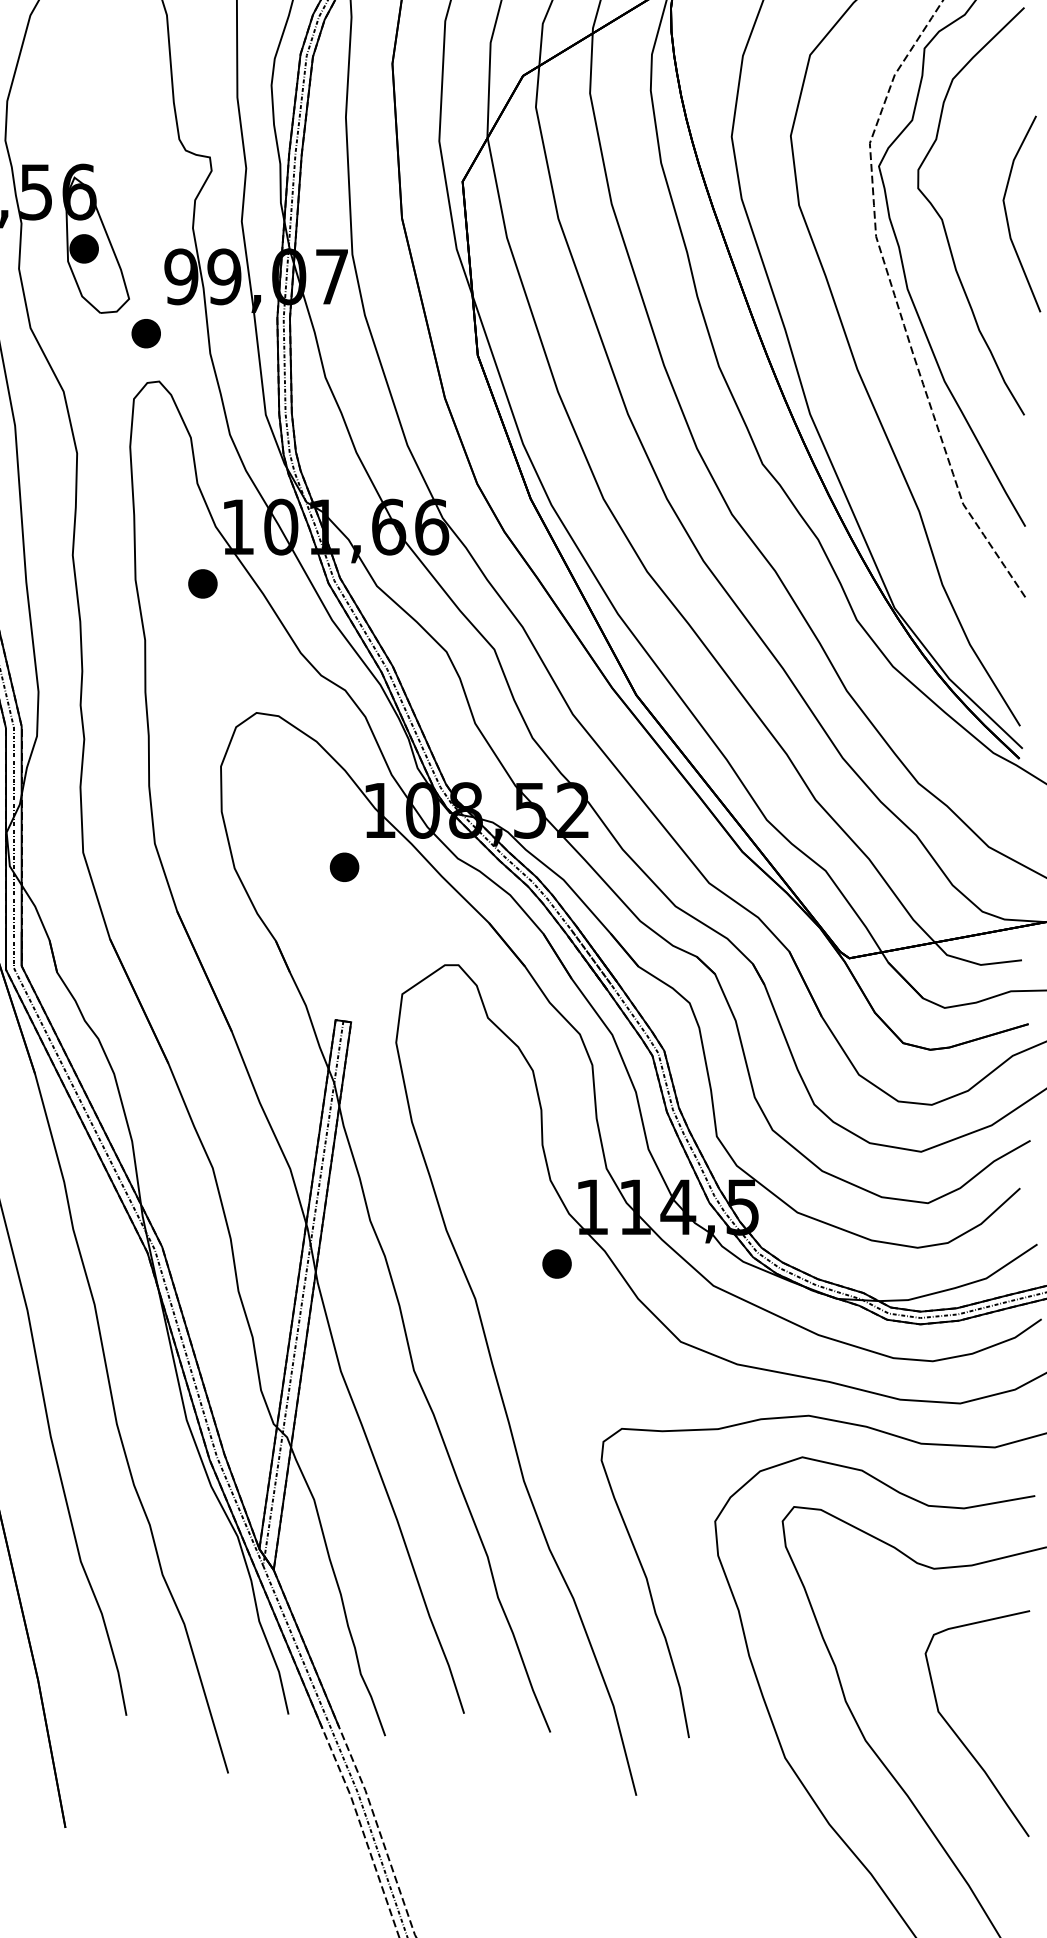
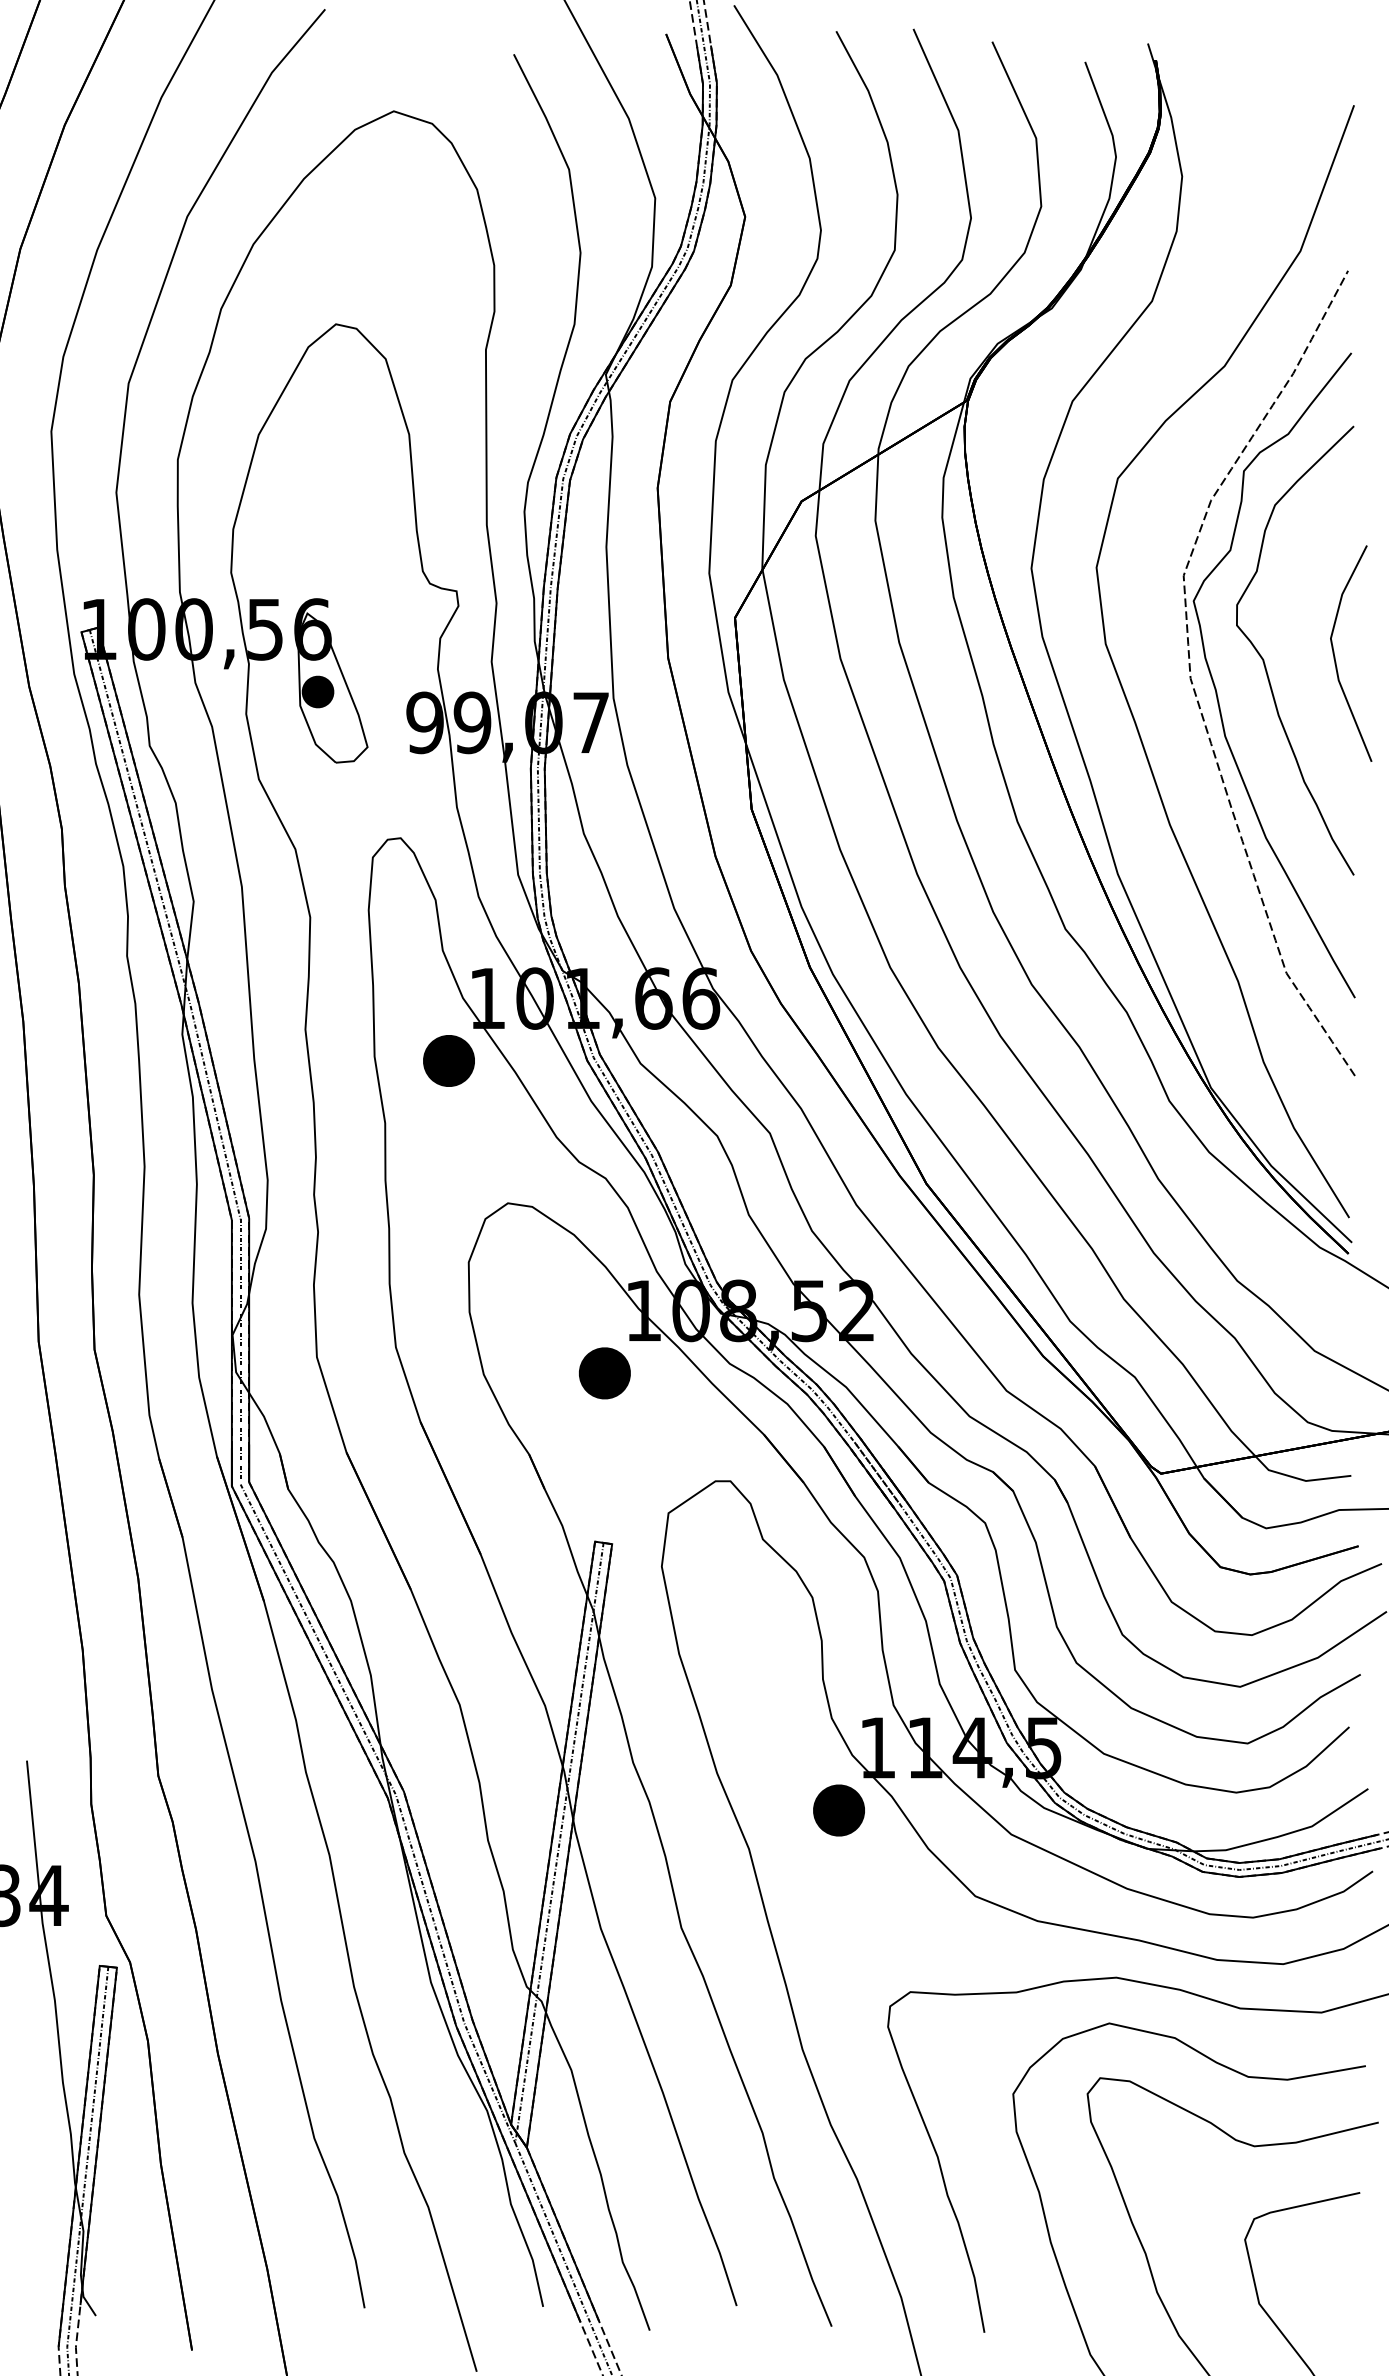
part: (146, 333) -> (386, 785), removed
part: (202, 584) -> (448, 1061), size x1.6
part: (344, 867) -> (604, 1373), size x1.6
part: (556, 1264) -> (838, 1810), size x1.6

